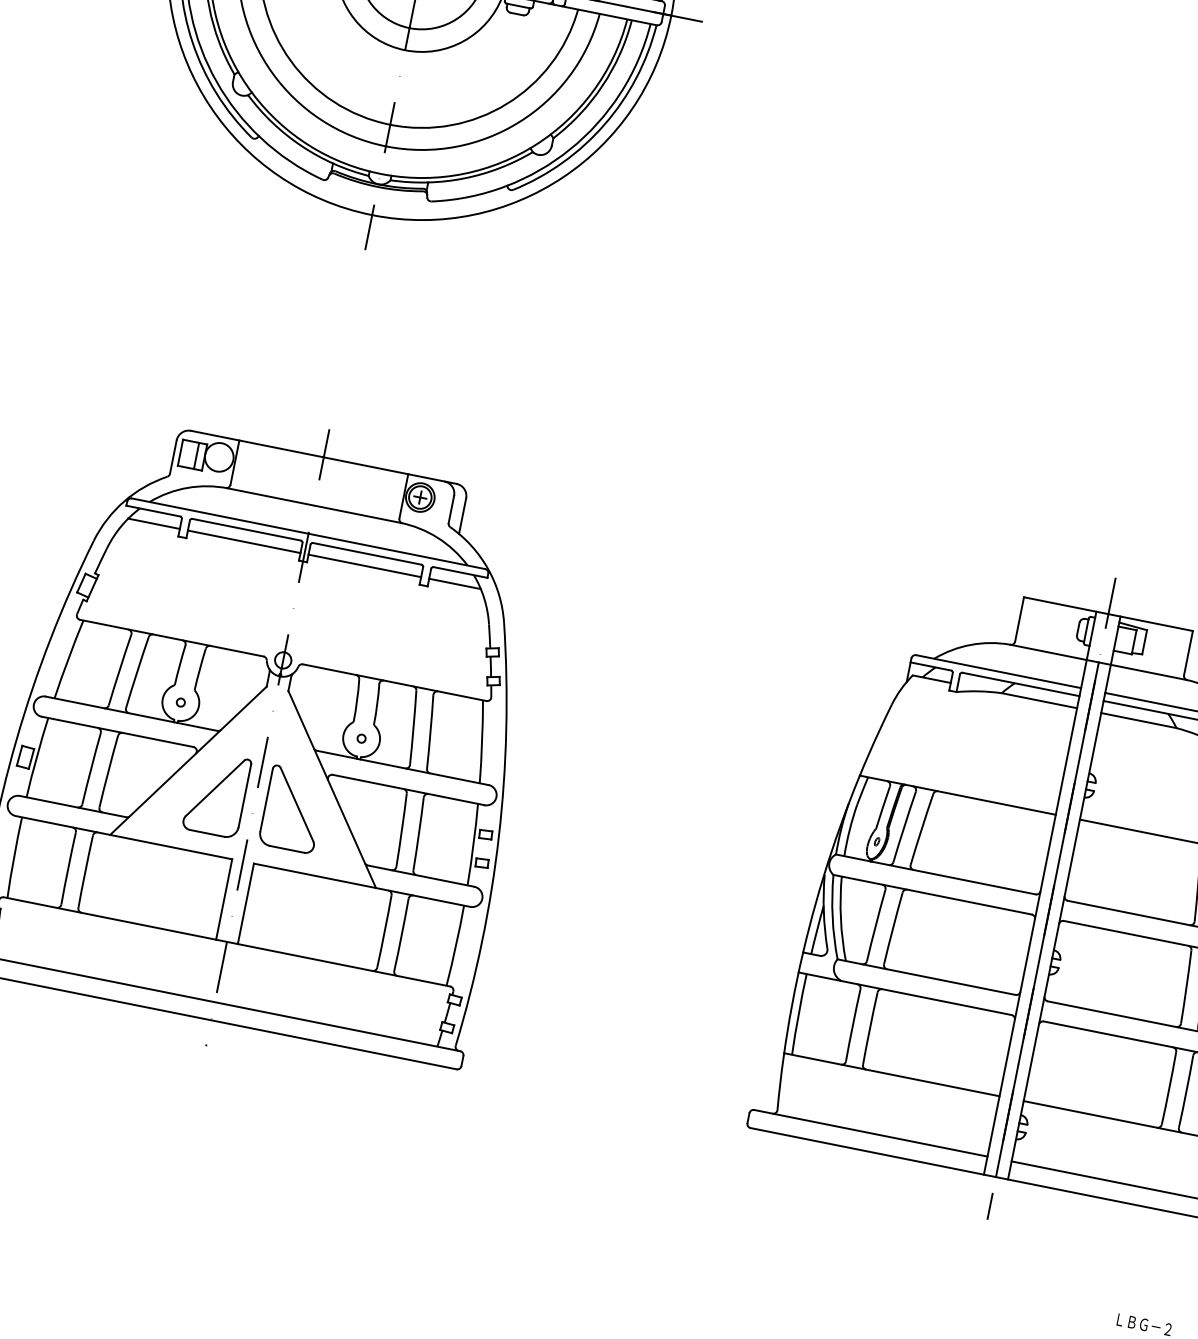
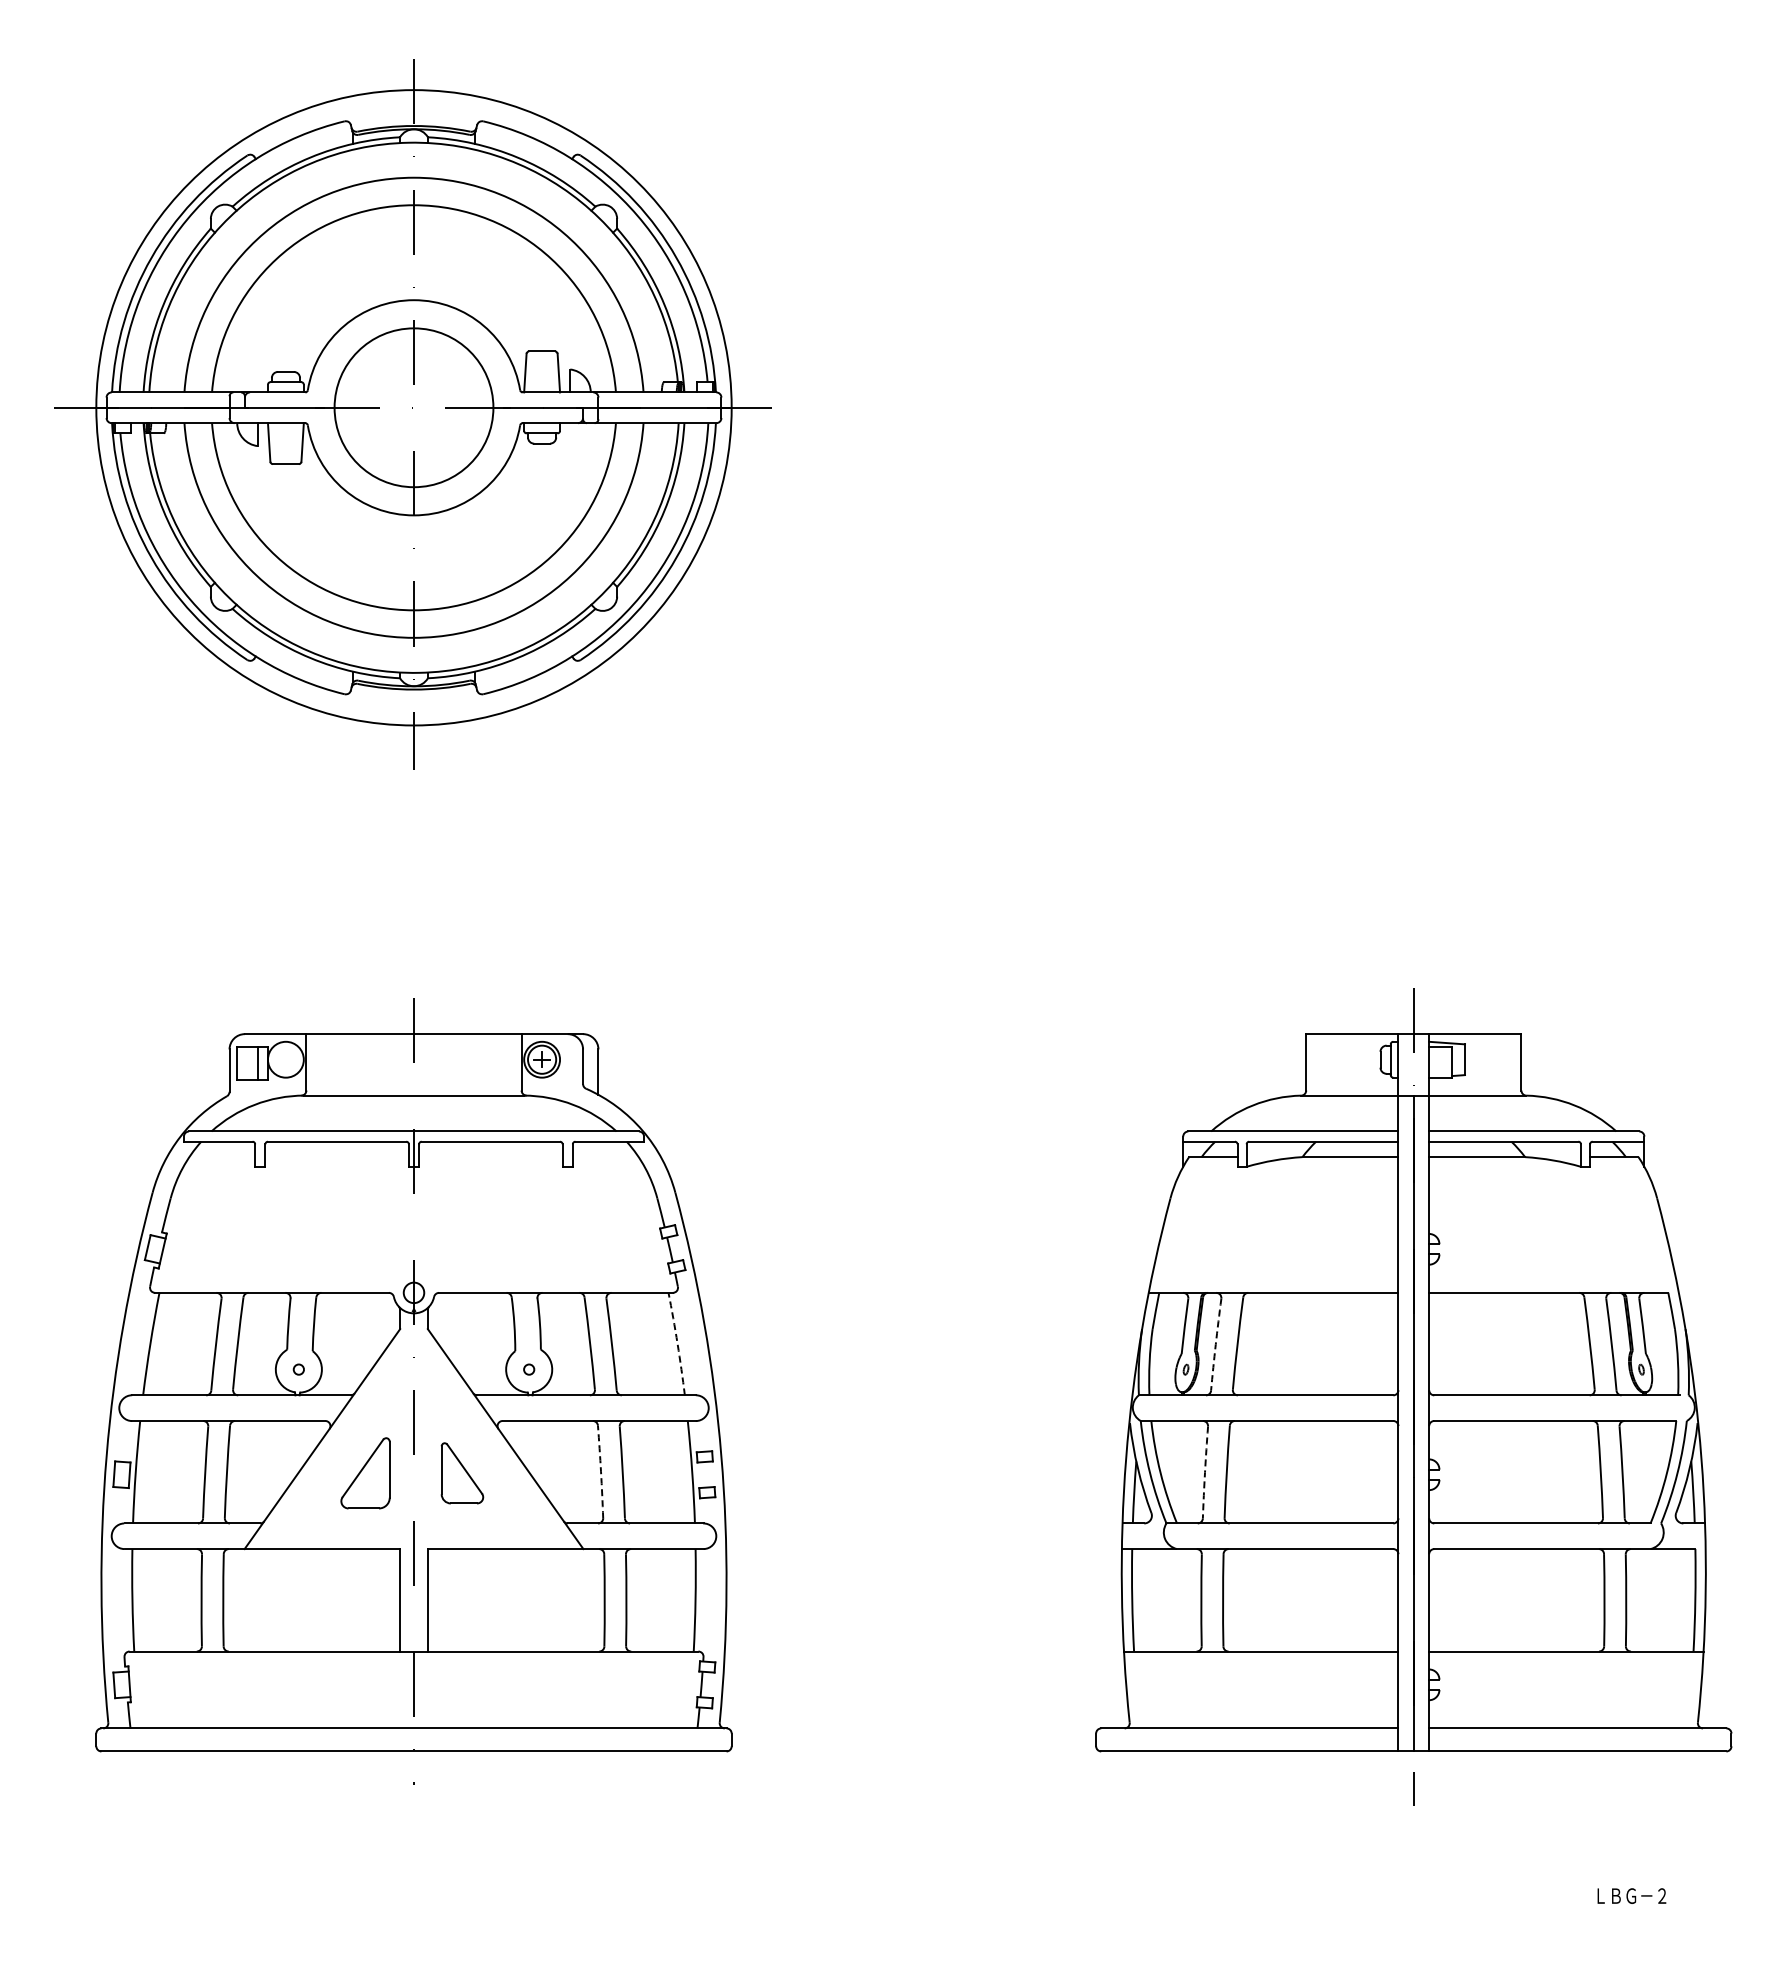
line: (154, 524) -> (222, 1157), removed
line: (243, 542) -> (336, 1157), removed
line: (364, 566) -> (490, 1157), removed
line: (454, 584) -> (605, 1157), removed
arc: (482, 741) -> (677, 1343), solid -> dashed
part: (216, 794) -> (365, 1473), size x0.7
part: (292, 809) -> (462, 1473), size x0.6
arc: (904, 826) -> (1215, 1344), solid -> dashed
arc: (402, 830) -> (601, 1471), solid -> dashed
arc: (876, 925) -> (1205, 1472), solid -> dashed

